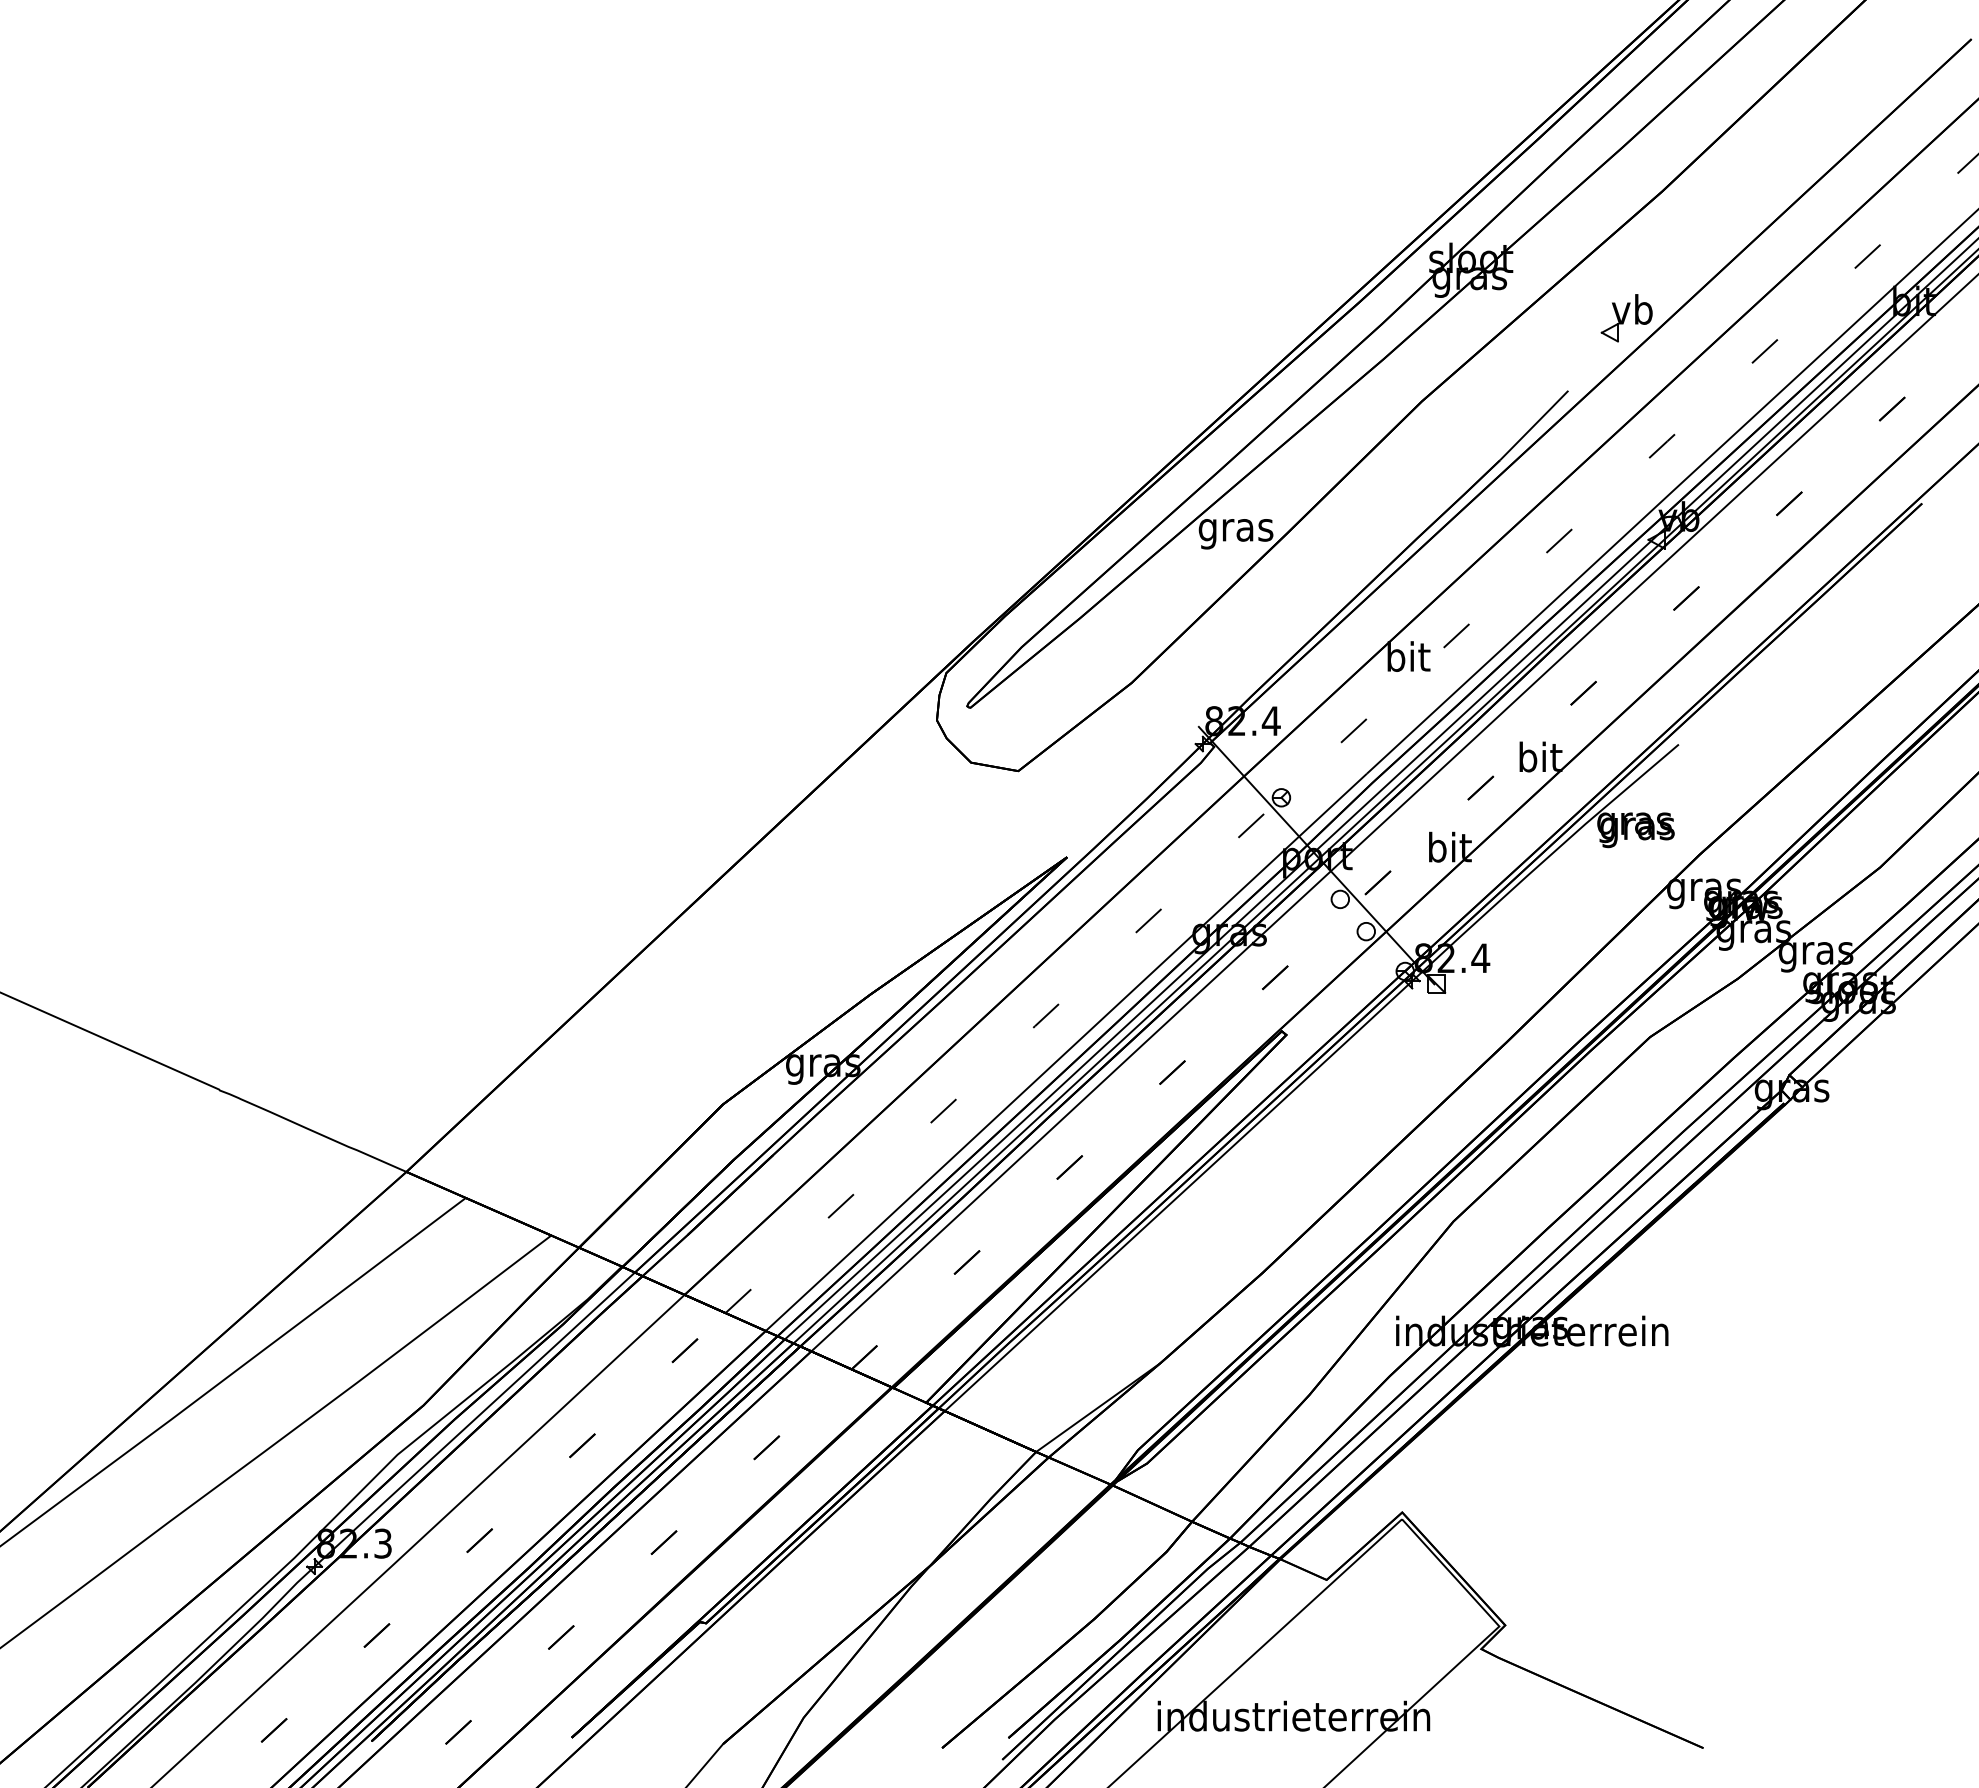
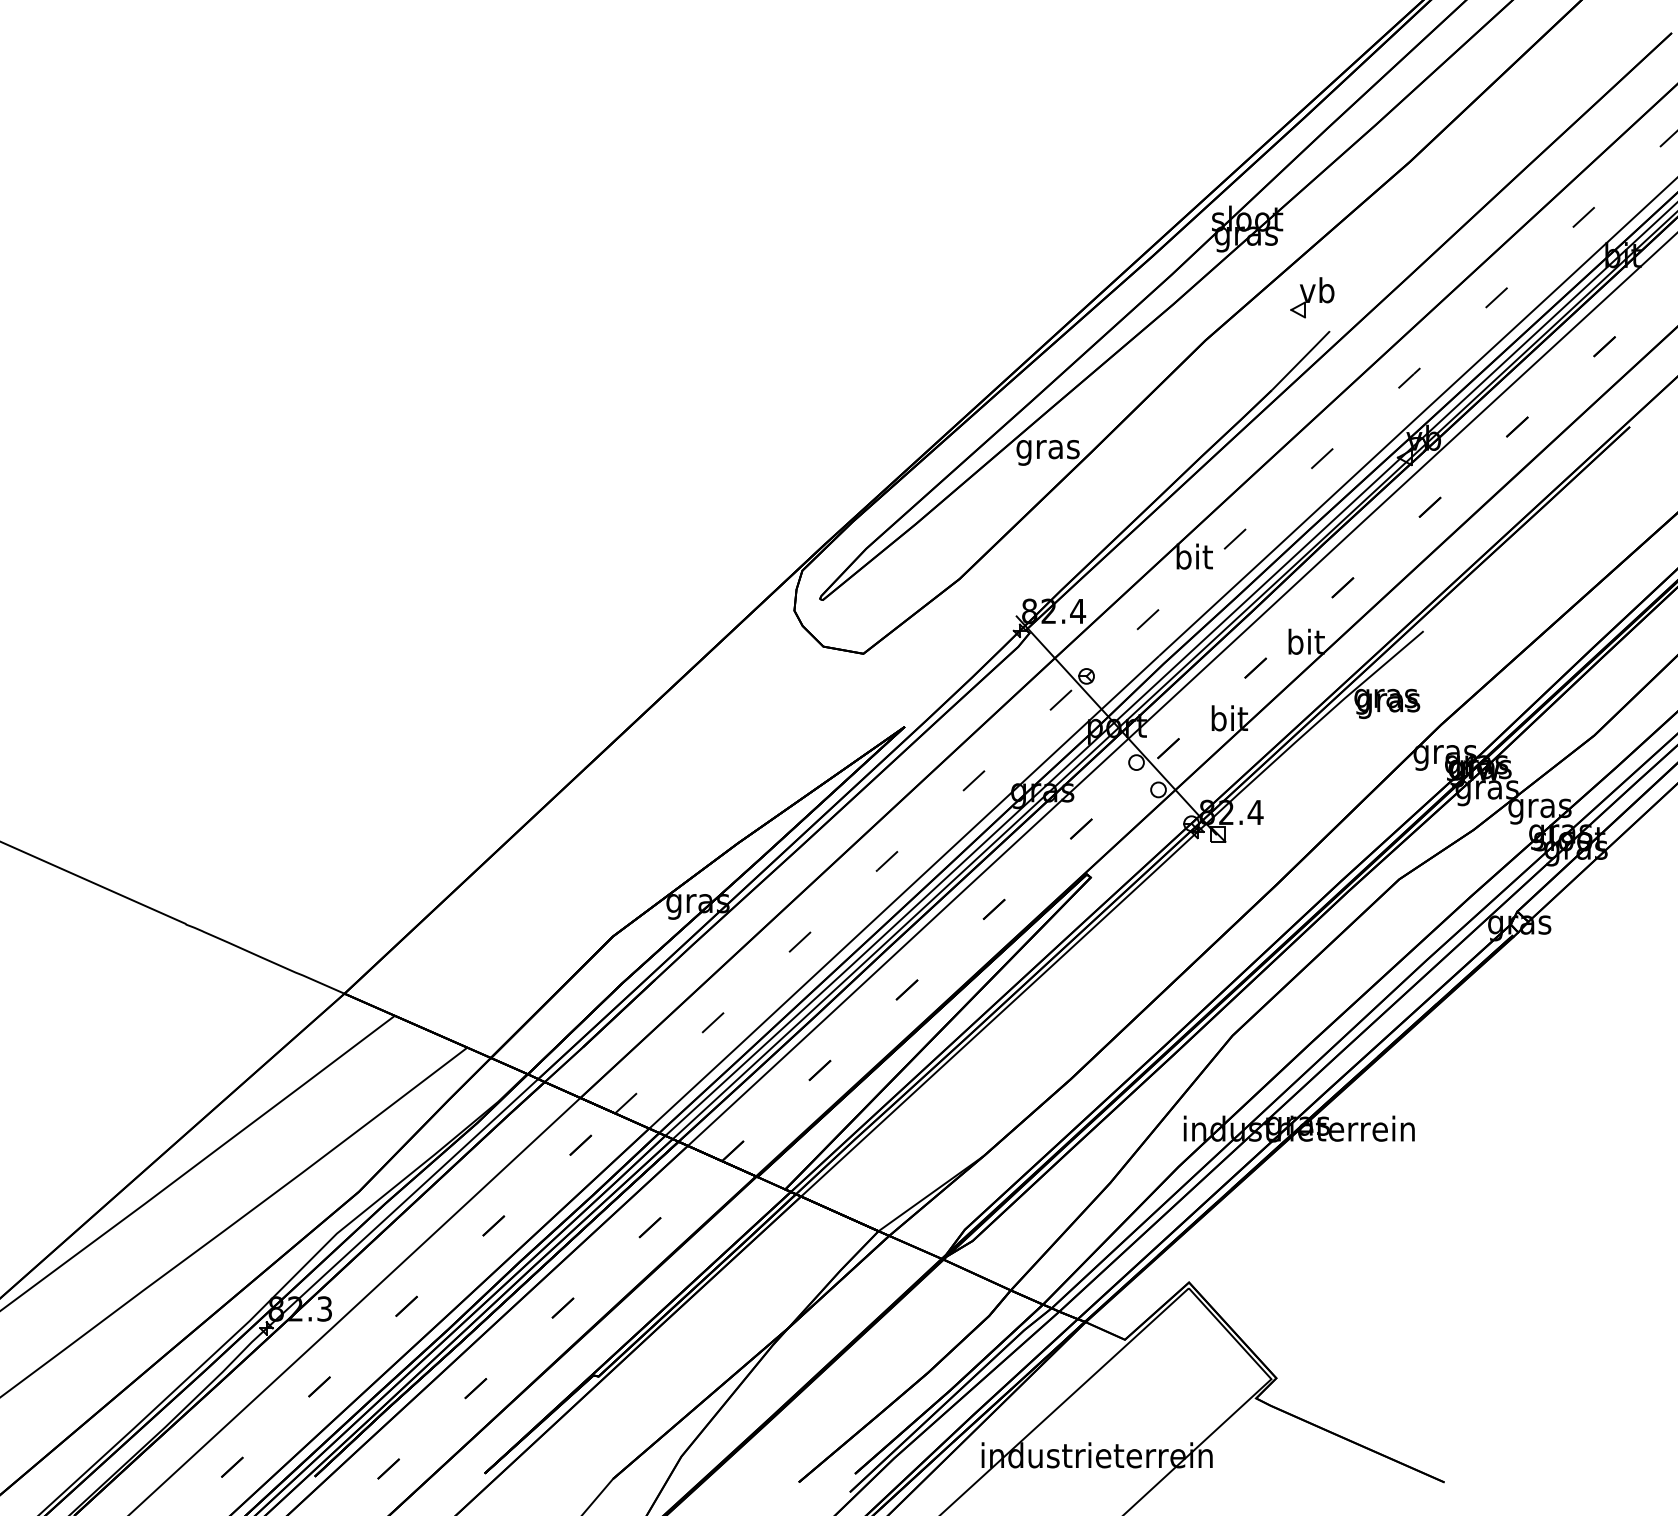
part: (1626, 318) -> (1312, 297), moved

